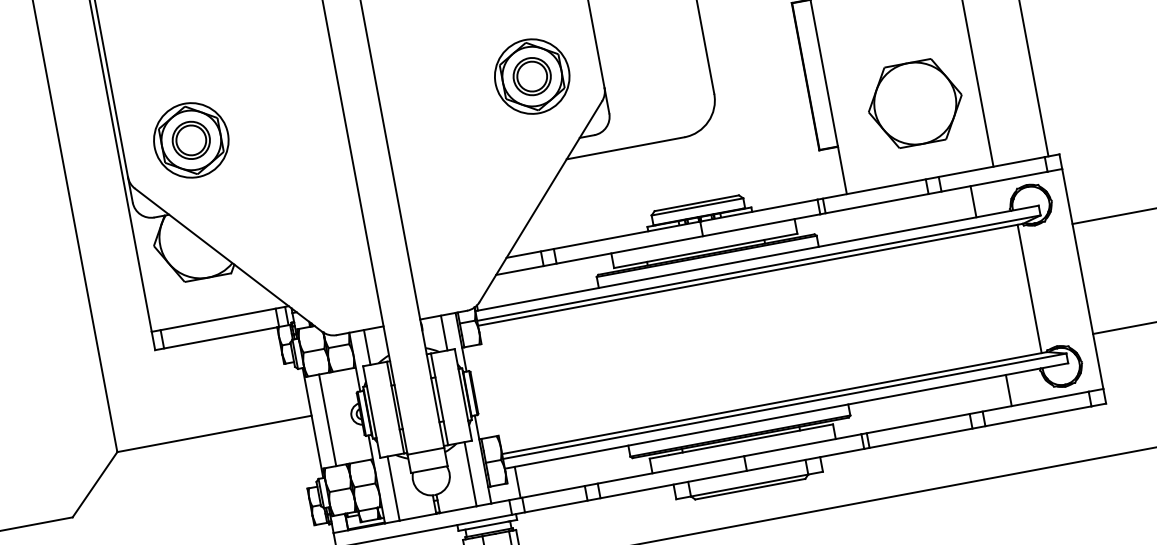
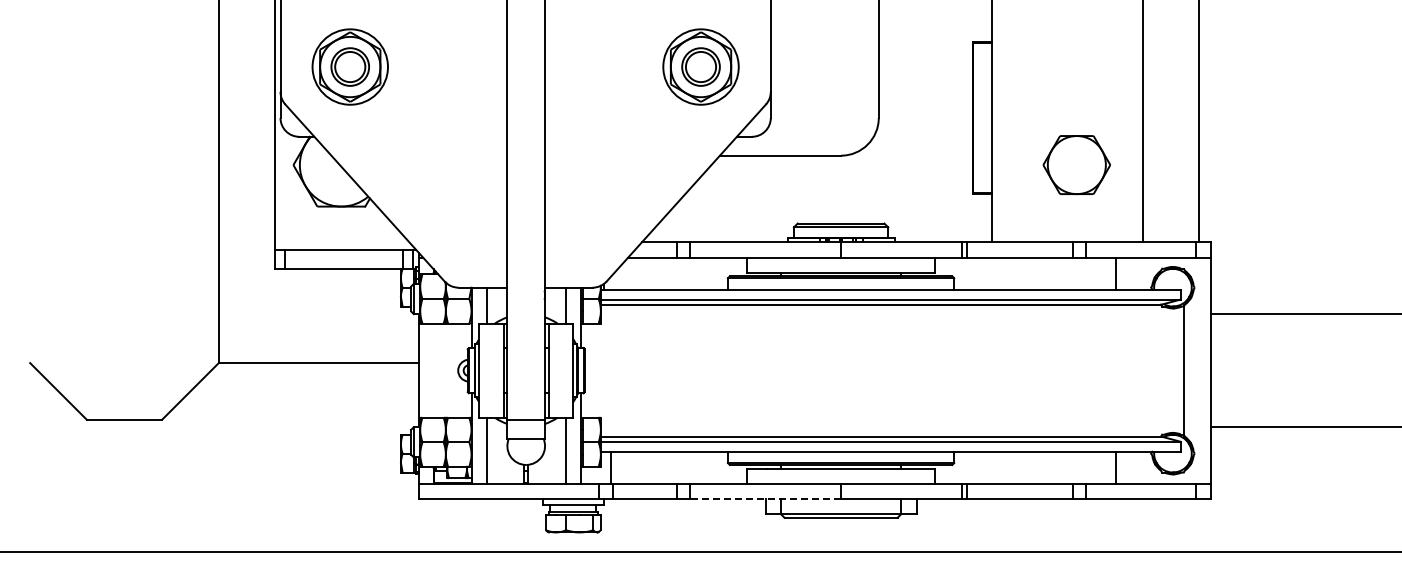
part: (914, 103) -> (1076, 164), size x0.7
line: (1030, 288) -> (1184, 370), moved
line: (327, 420) -> (433, 370), removed
line: (673, 484) -> (765, 498), solid -> dashed

